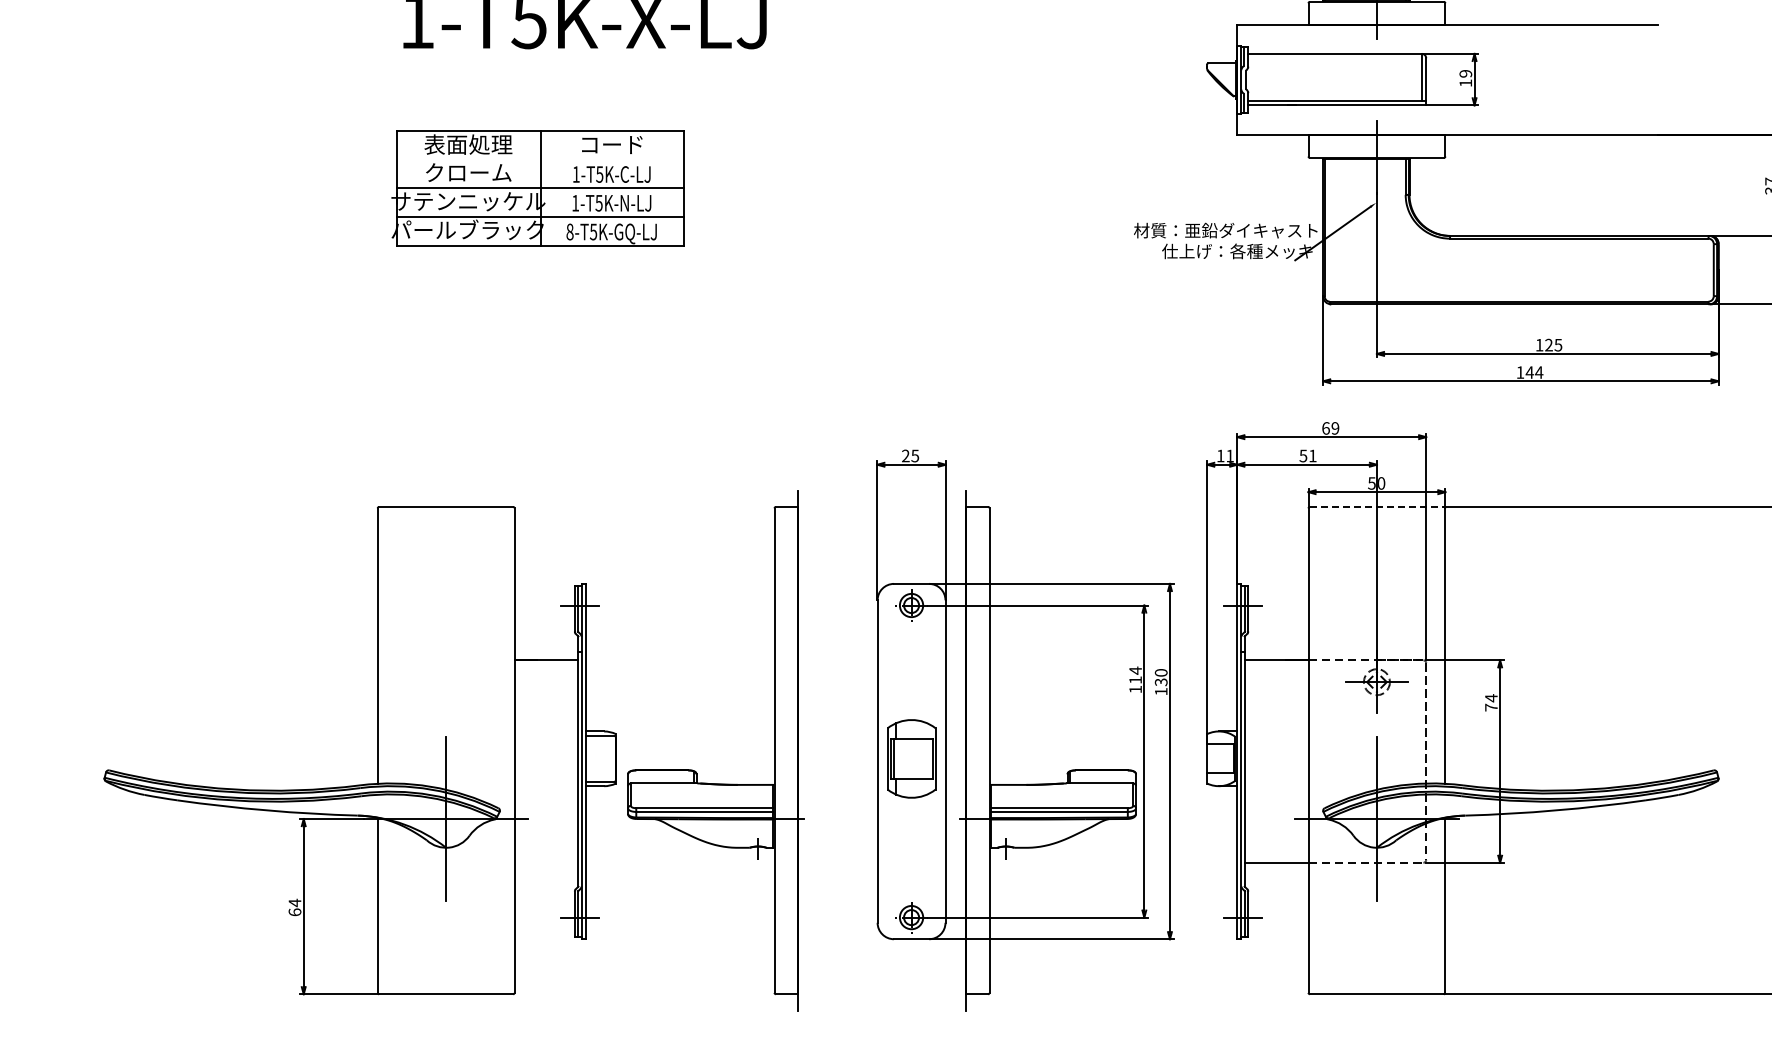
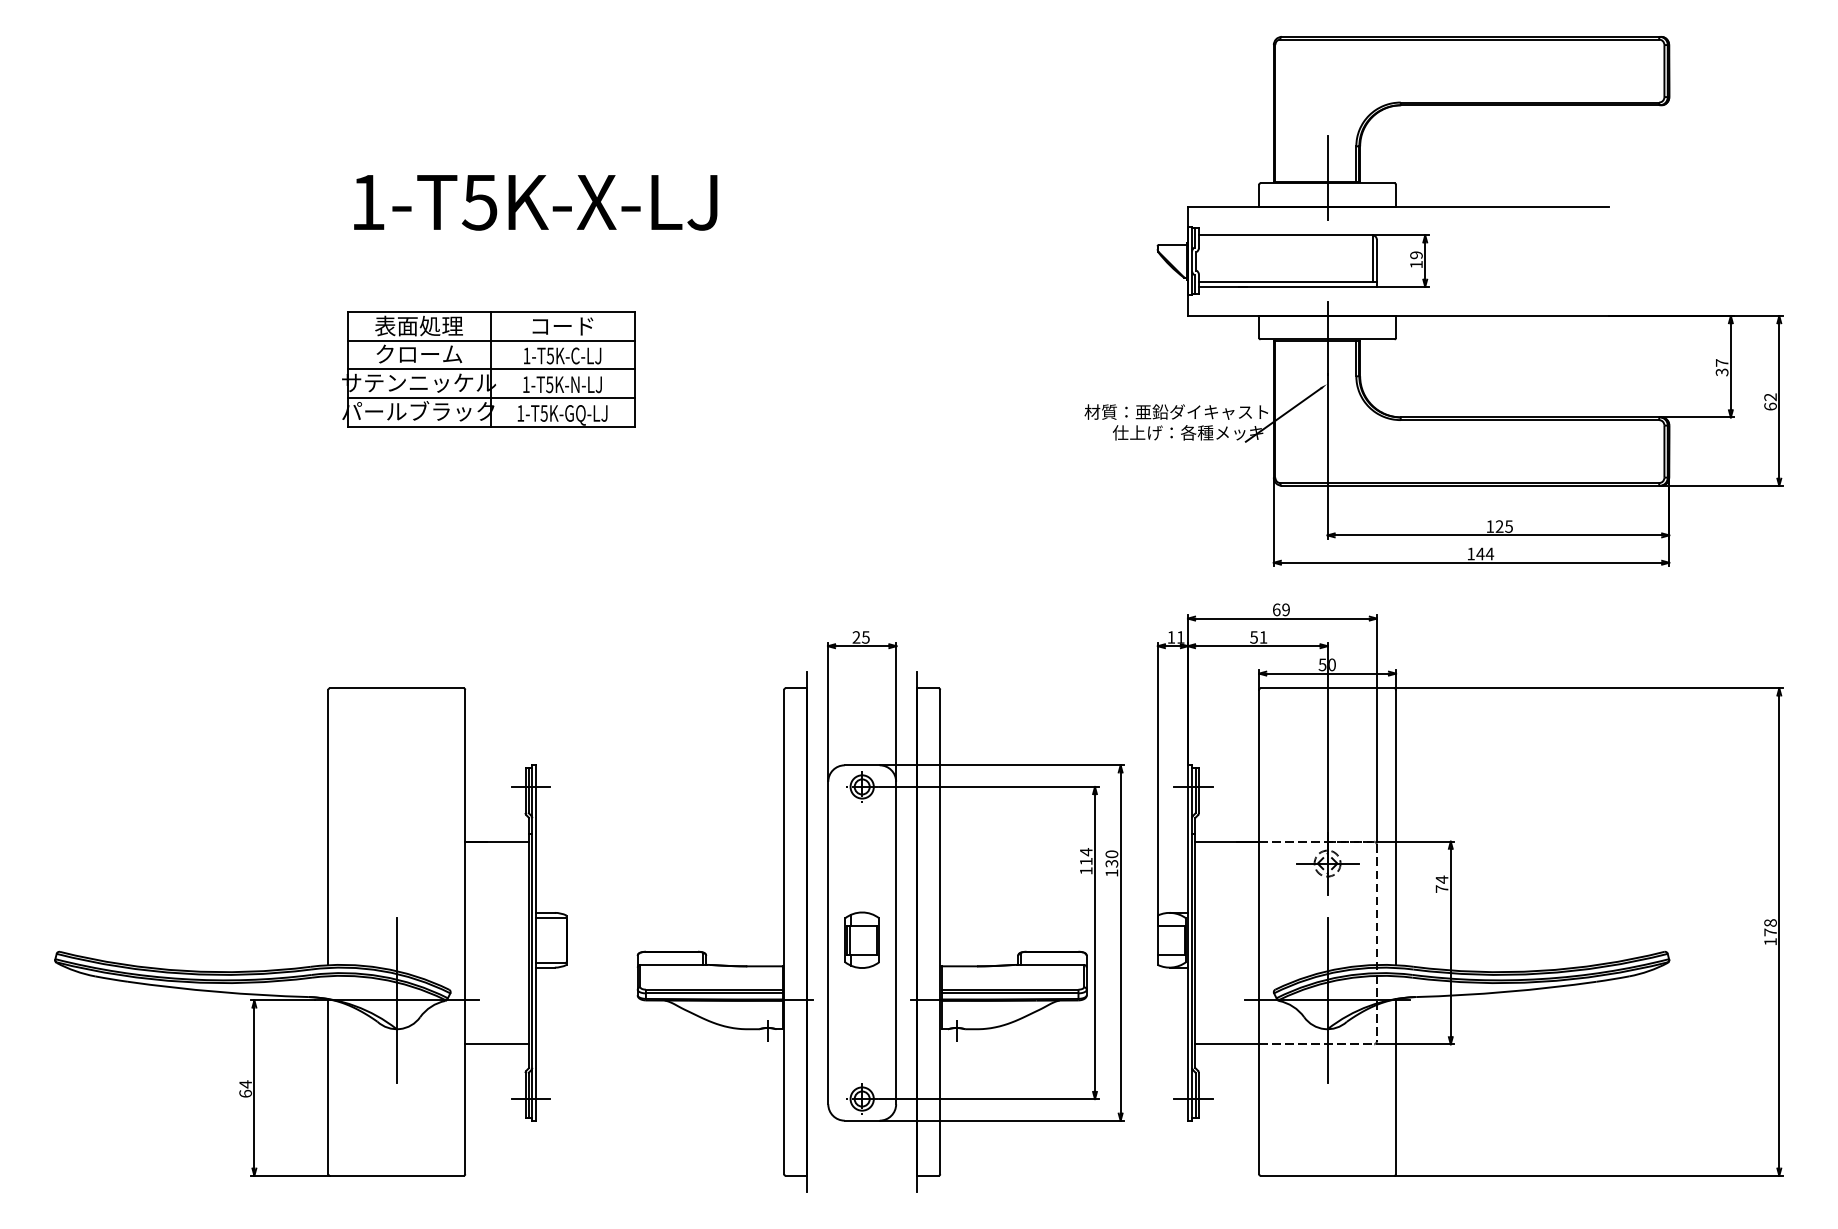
line: (540, 159) -> (491, 340), added
text: (569, 232) -> (520, 413), 8-T5K-GQ-LJ -> 1-T5K-GQ-LJ
line: (1377, 507) -> (1328, 688), dashed -> solid
part: (910, 758) -> (861, 939), size x0.71
part: (695, 771) -> (705, 952), moved
line: (546, 863) -> (497, 1044), added

